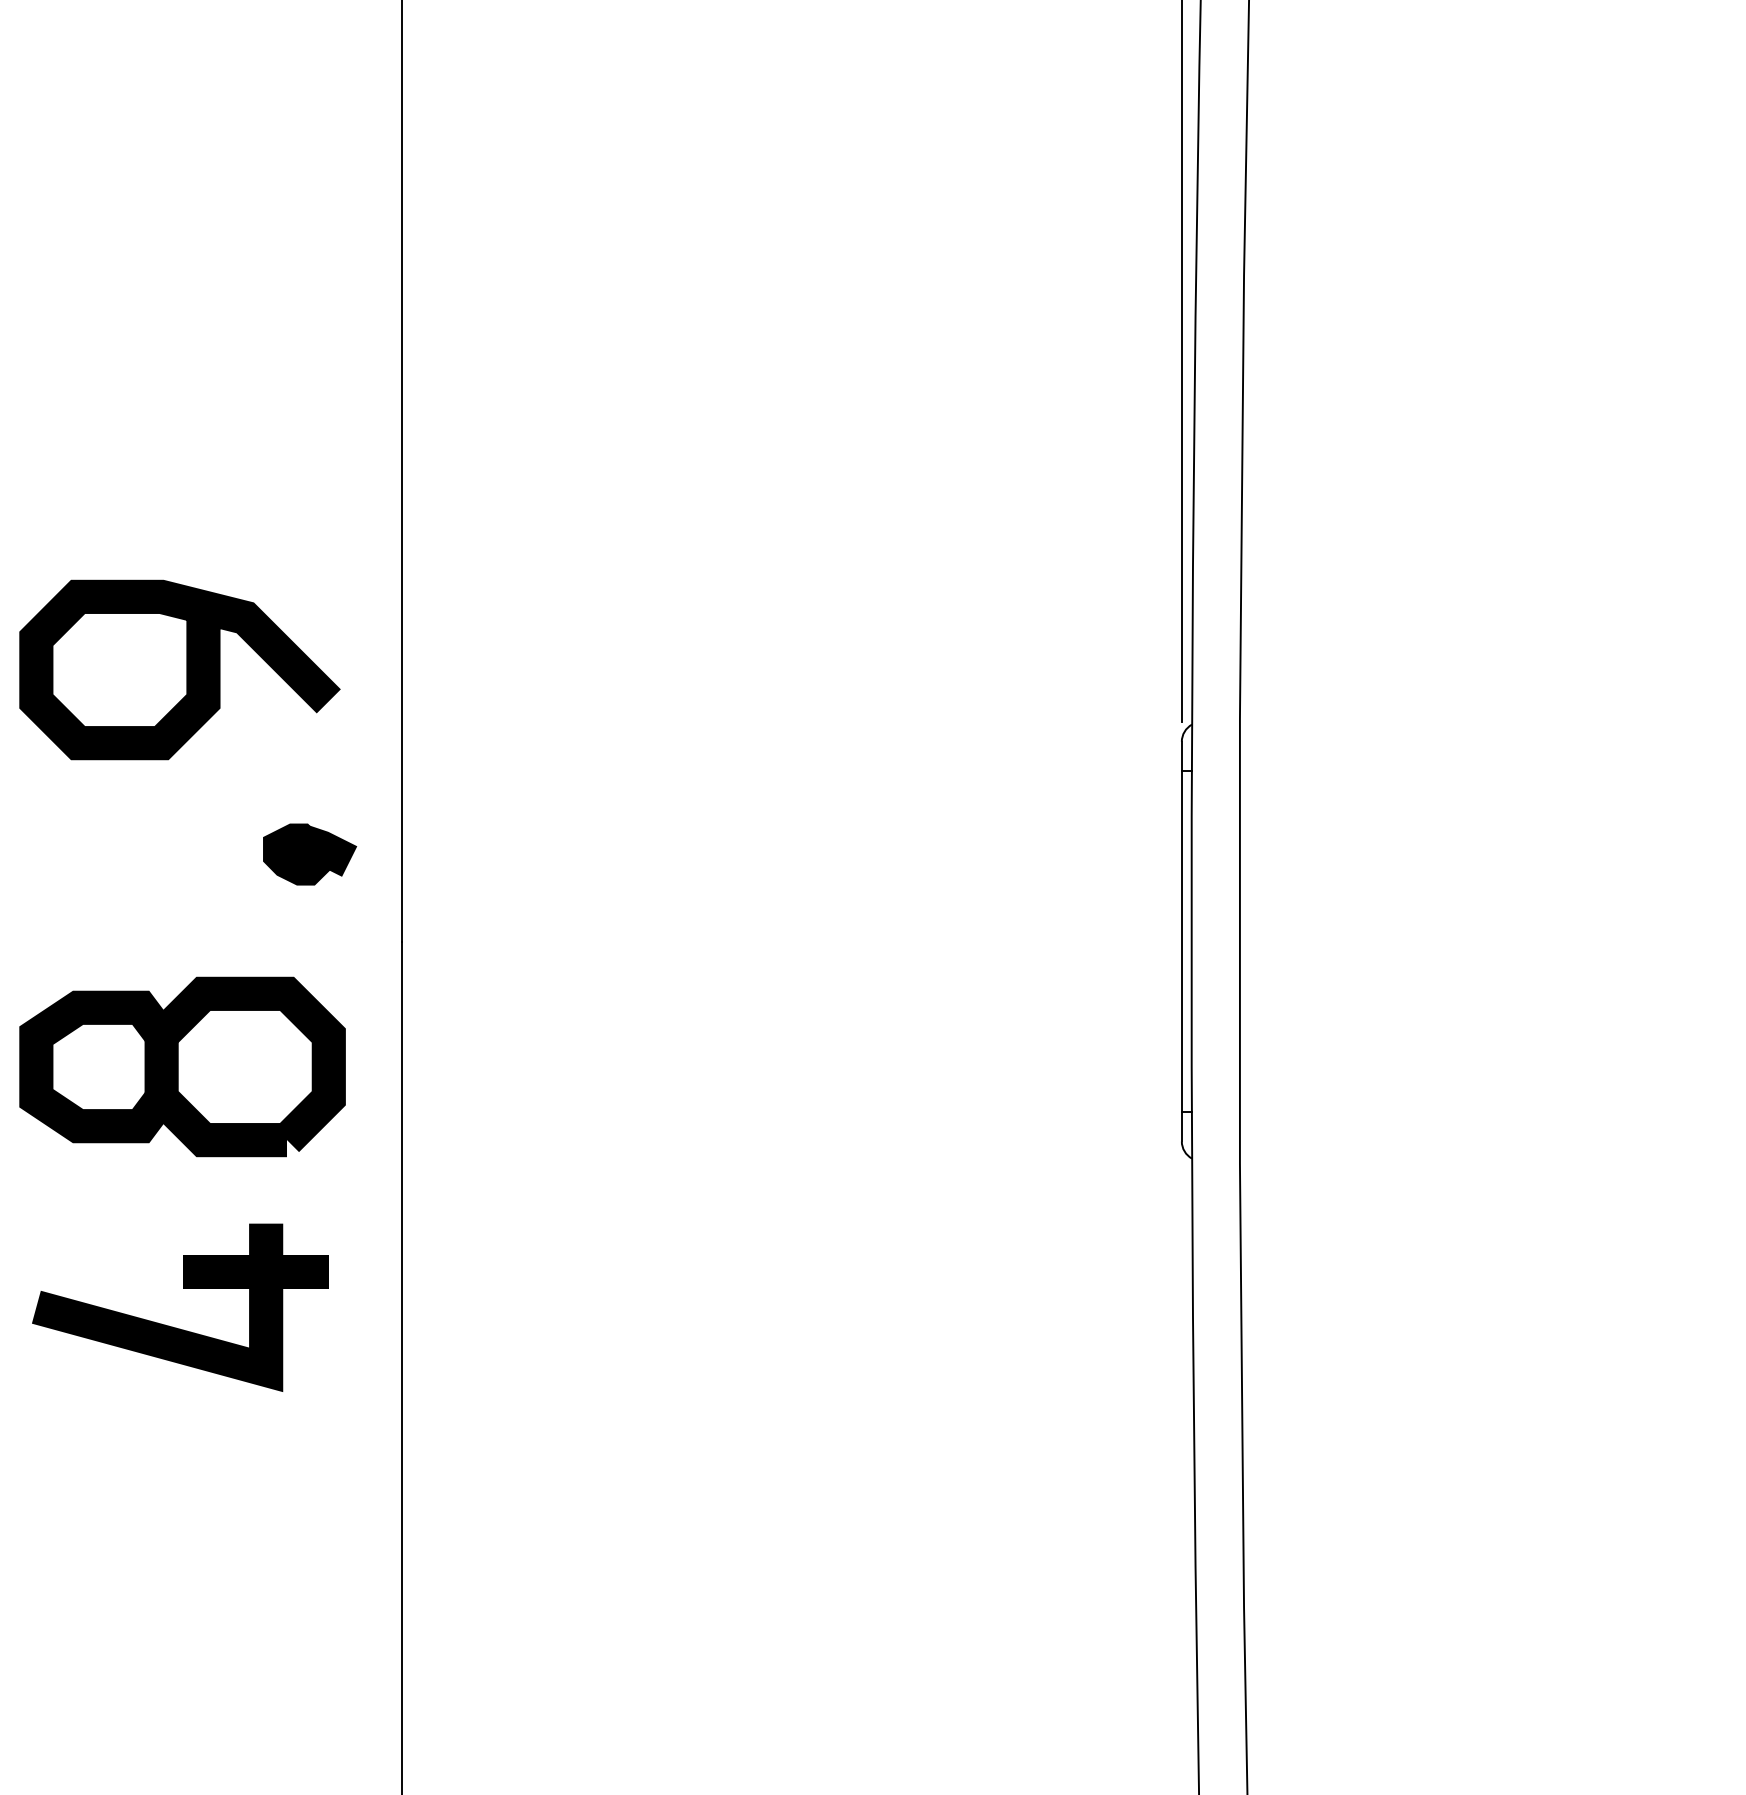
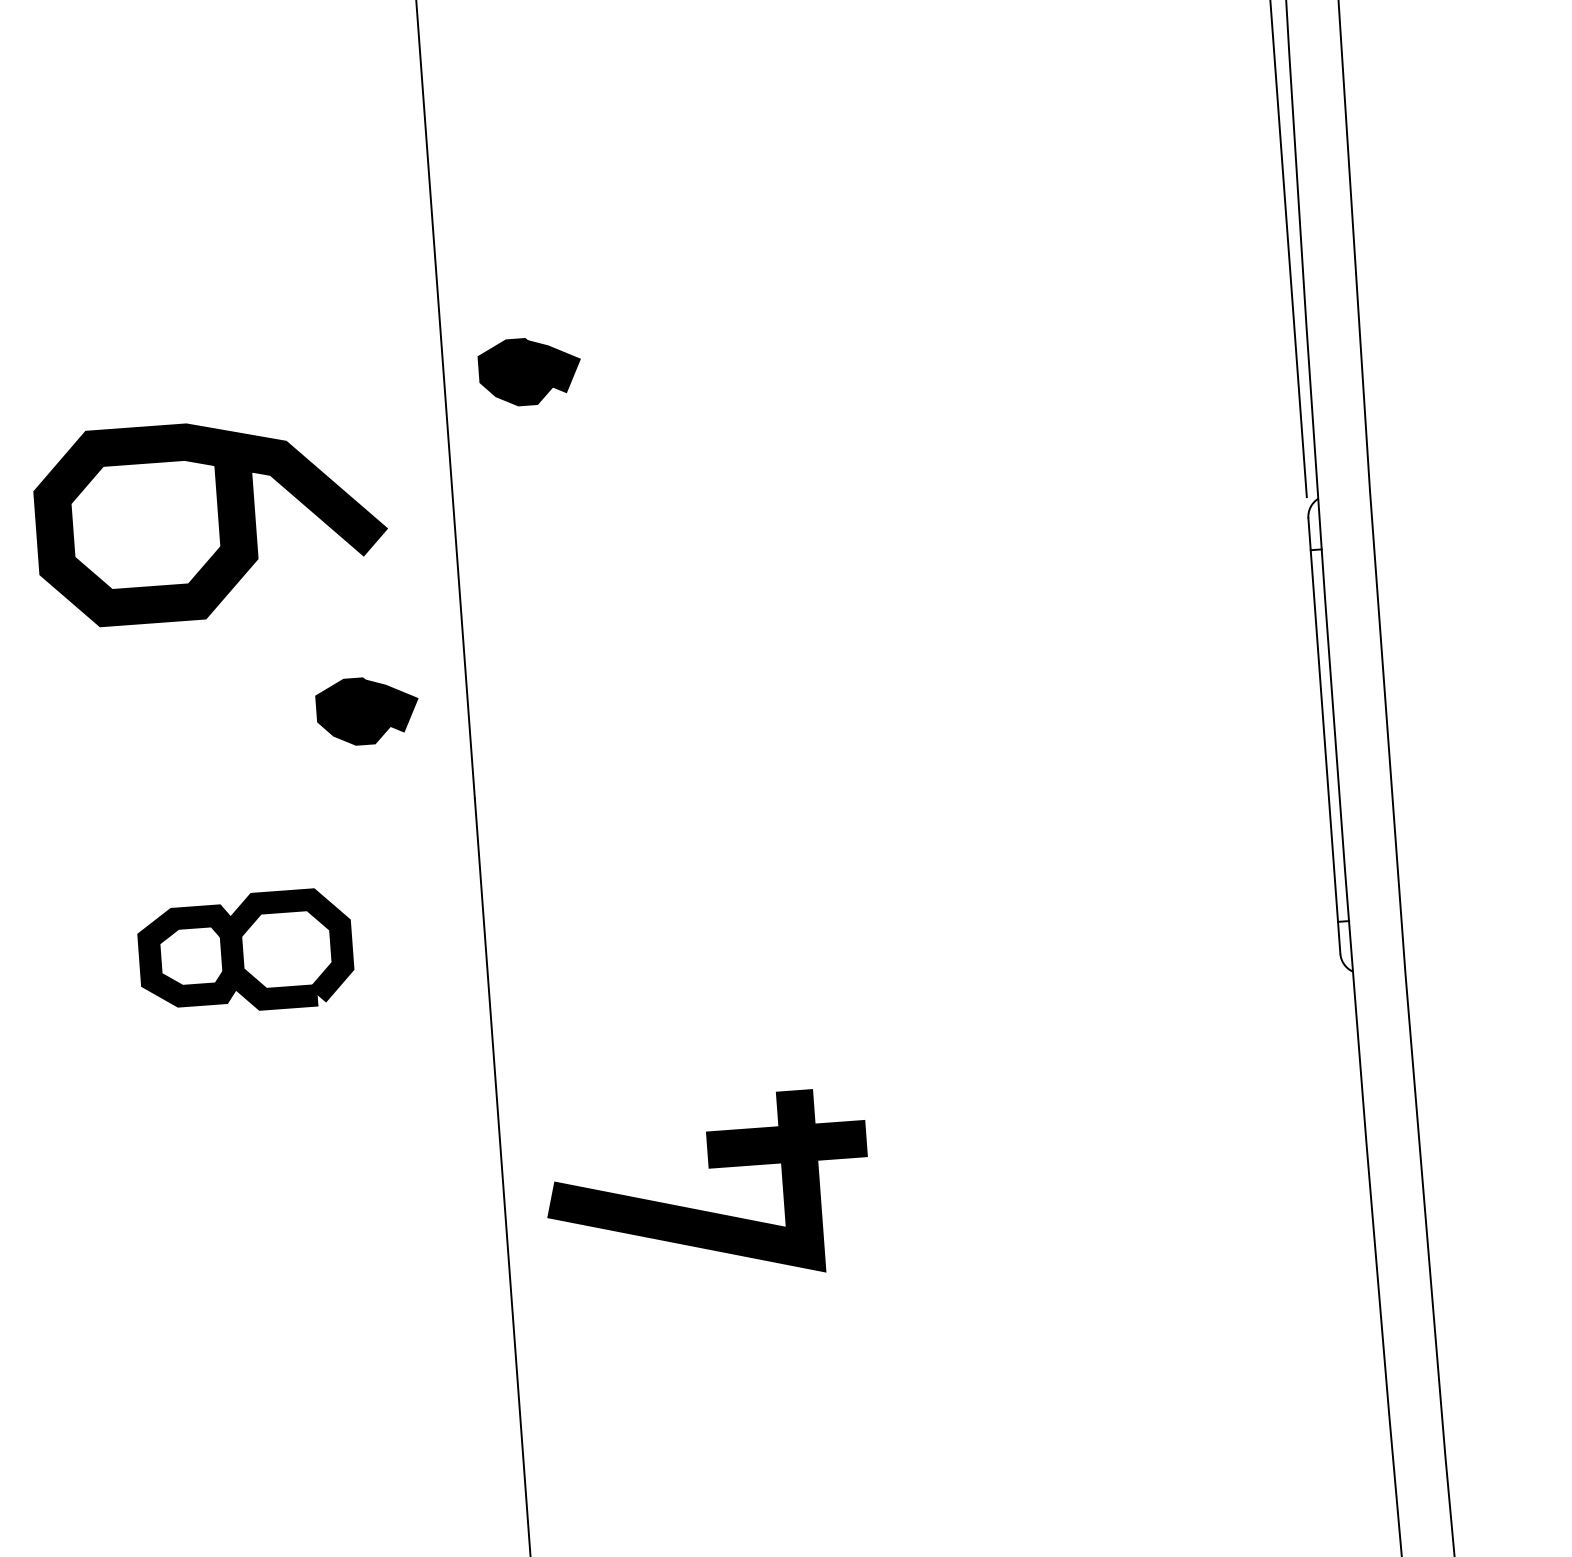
part: (481, 555) -> (530, 371), added
part: (182, 1066) -> (245, 952), size x0.6
part: (183, 1288) -> (709, 1167), moved

